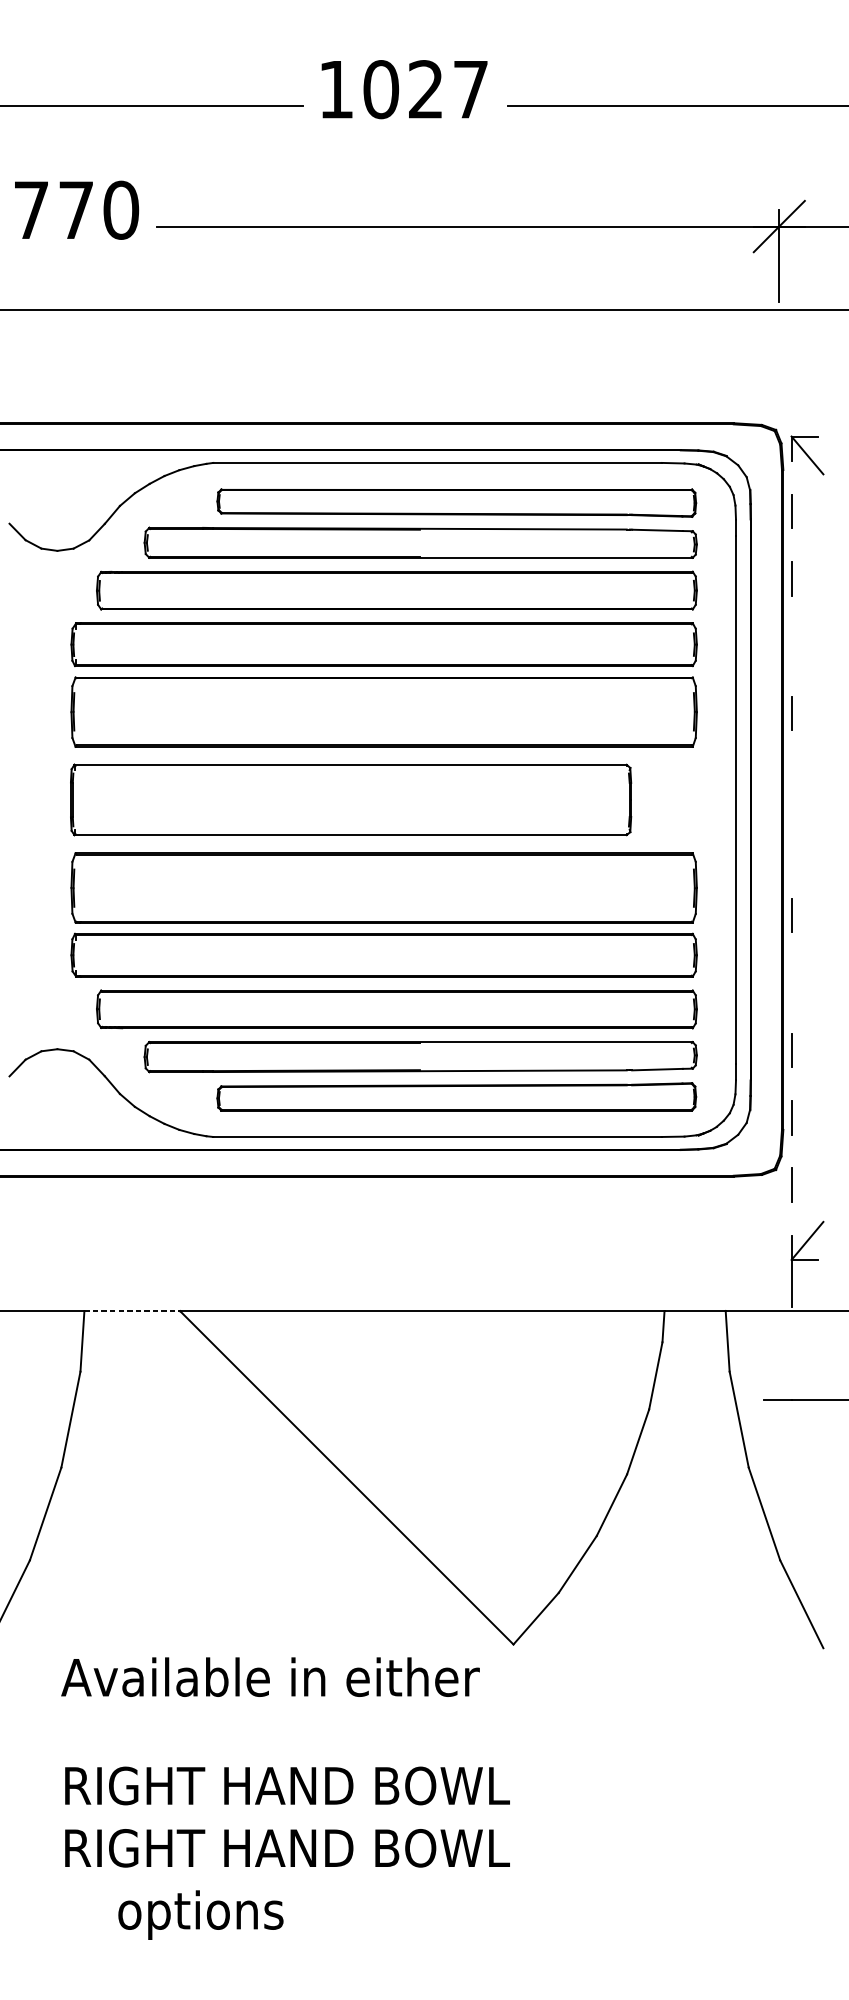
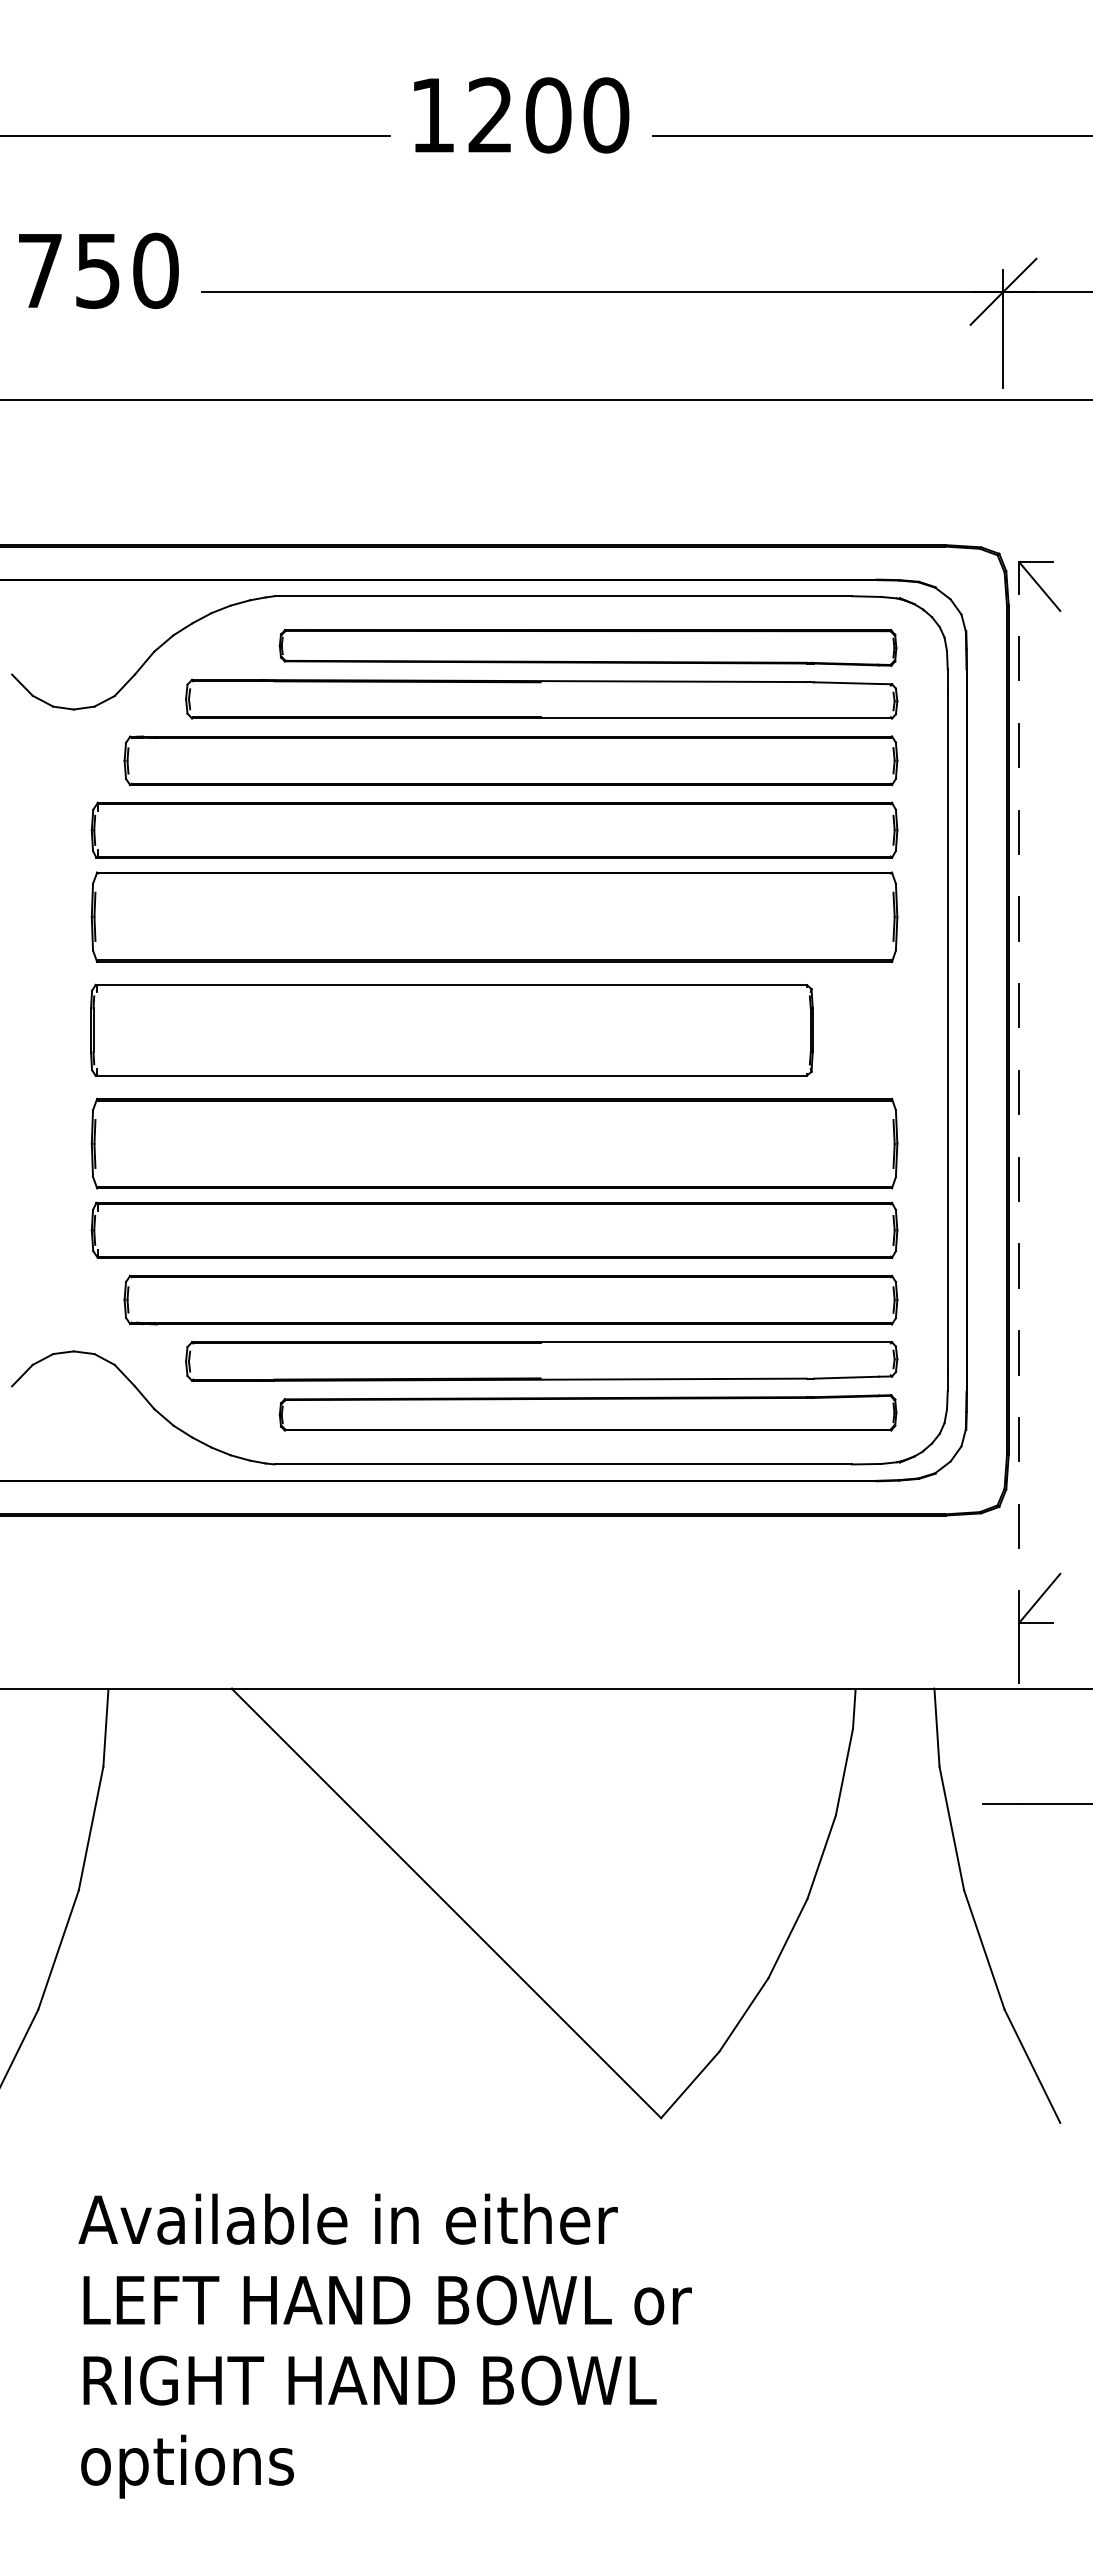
text: (426, 89) -> (548, 115), 1027 -> 1200
text: (75, 210) -> (97, 271), 770 -> 750
line: (790, 646) -> (1018, 832), added
line: (791, 780) -> (1019, 1005), added
line: (791, 848) -> (1019, 1092), added
line: (791, 982) -> (1019, 1265), added
line: (132, 1311) -> (170, 1689), dashed -> solid
text: (269, 1676) -> (347, 2218), moved
text: (303, 1786) -> (390, 2300), RIGHT HAND BOWL -> LEFT HAND BOWL or
text: (200, 1914) -> (187, 2466), moved

